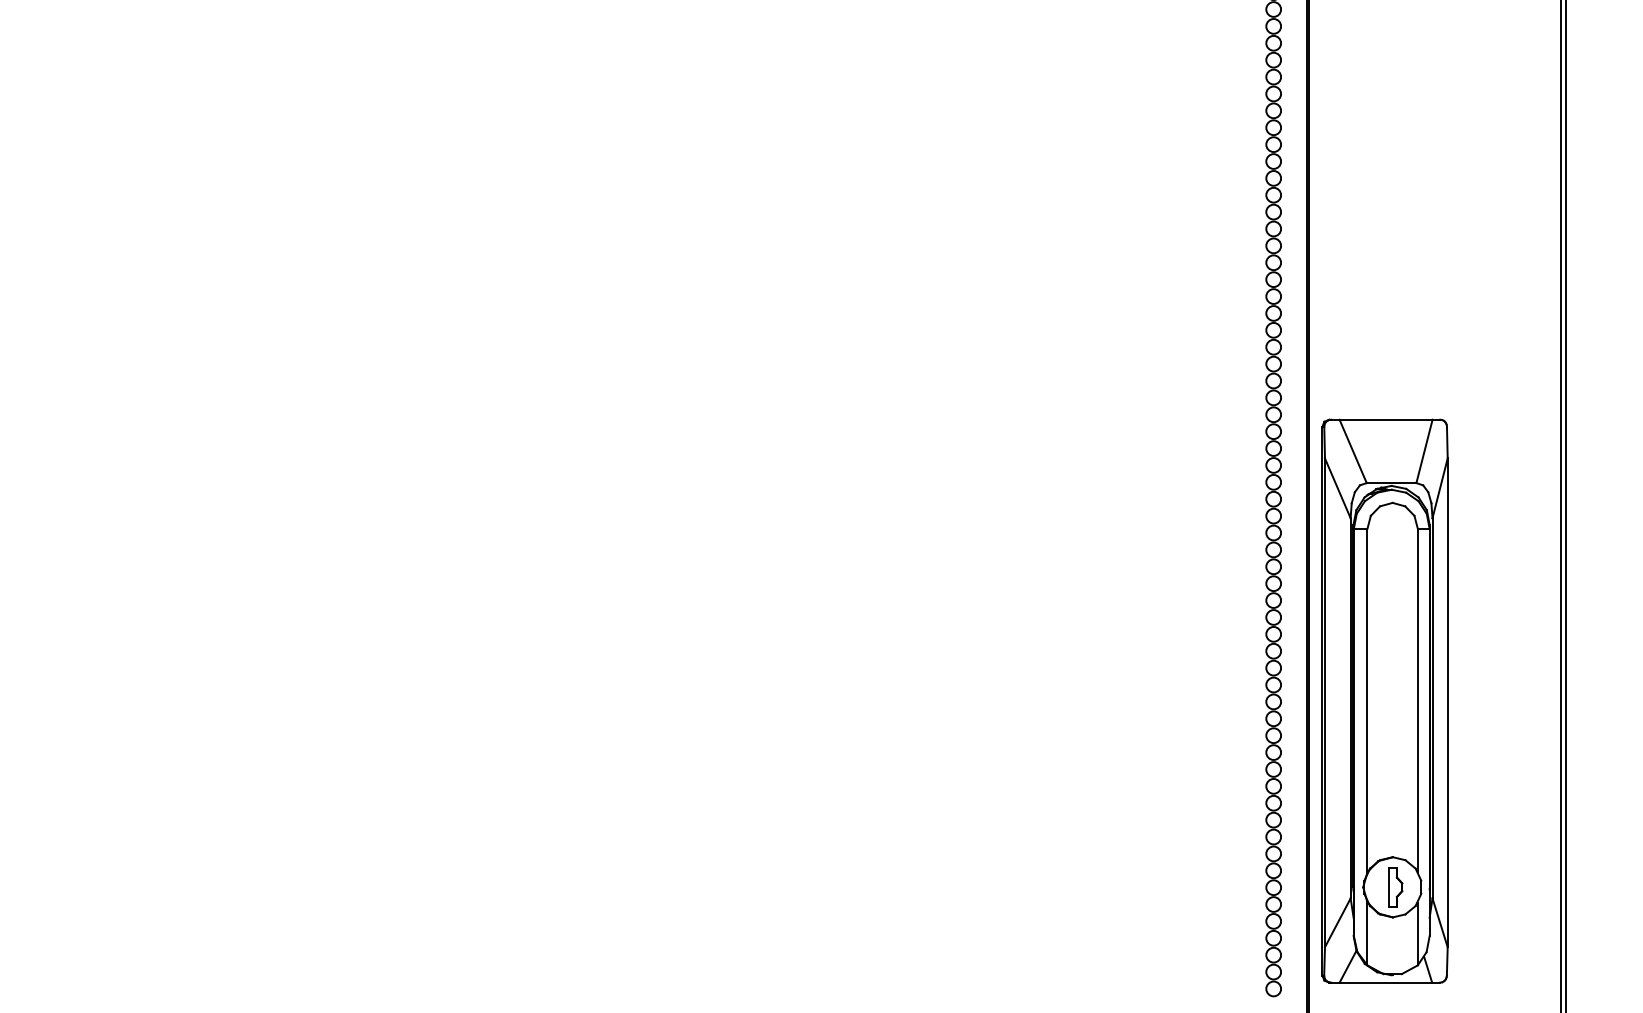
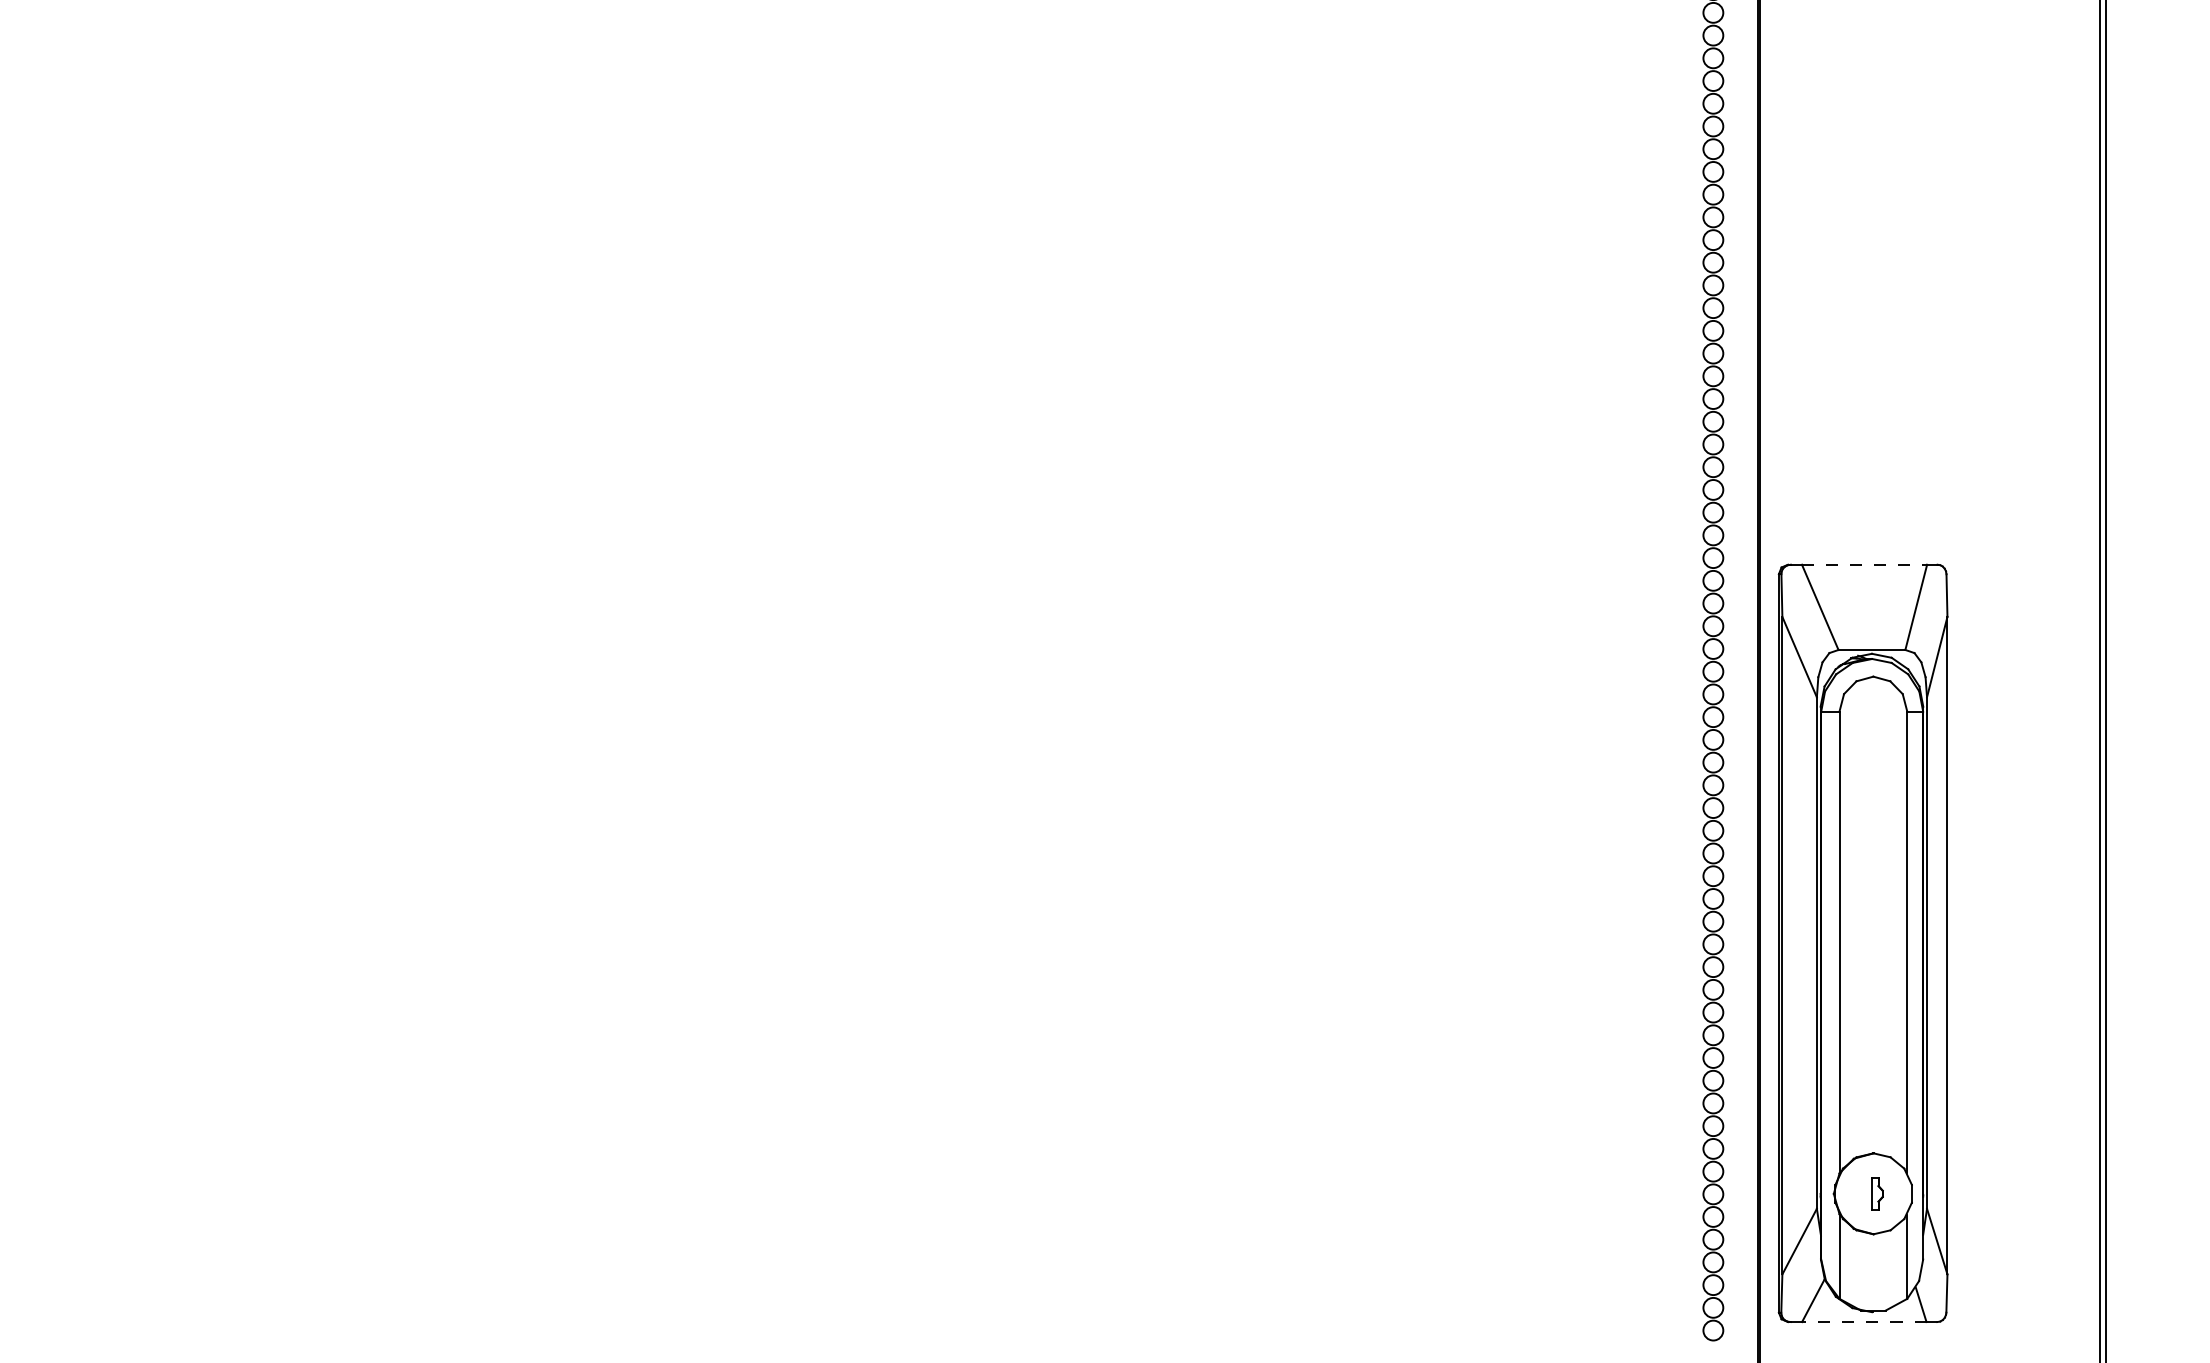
line: (1386, 419) -> (1864, 564), solid -> dashed
part: (1395, 887) -> (1877, 1193), size x0.6
line: (1385, 982) -> (1863, 1322), solid -> dashed

